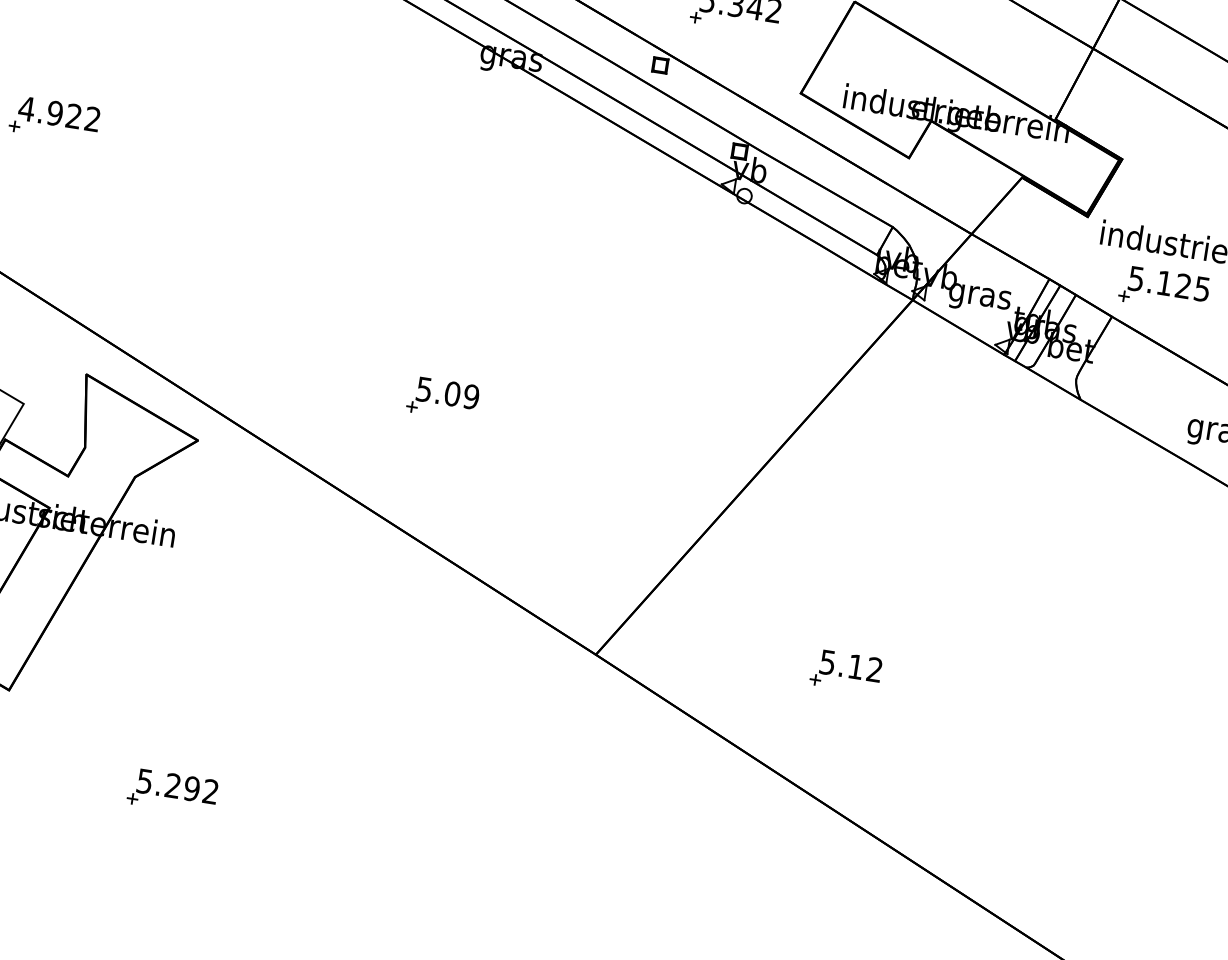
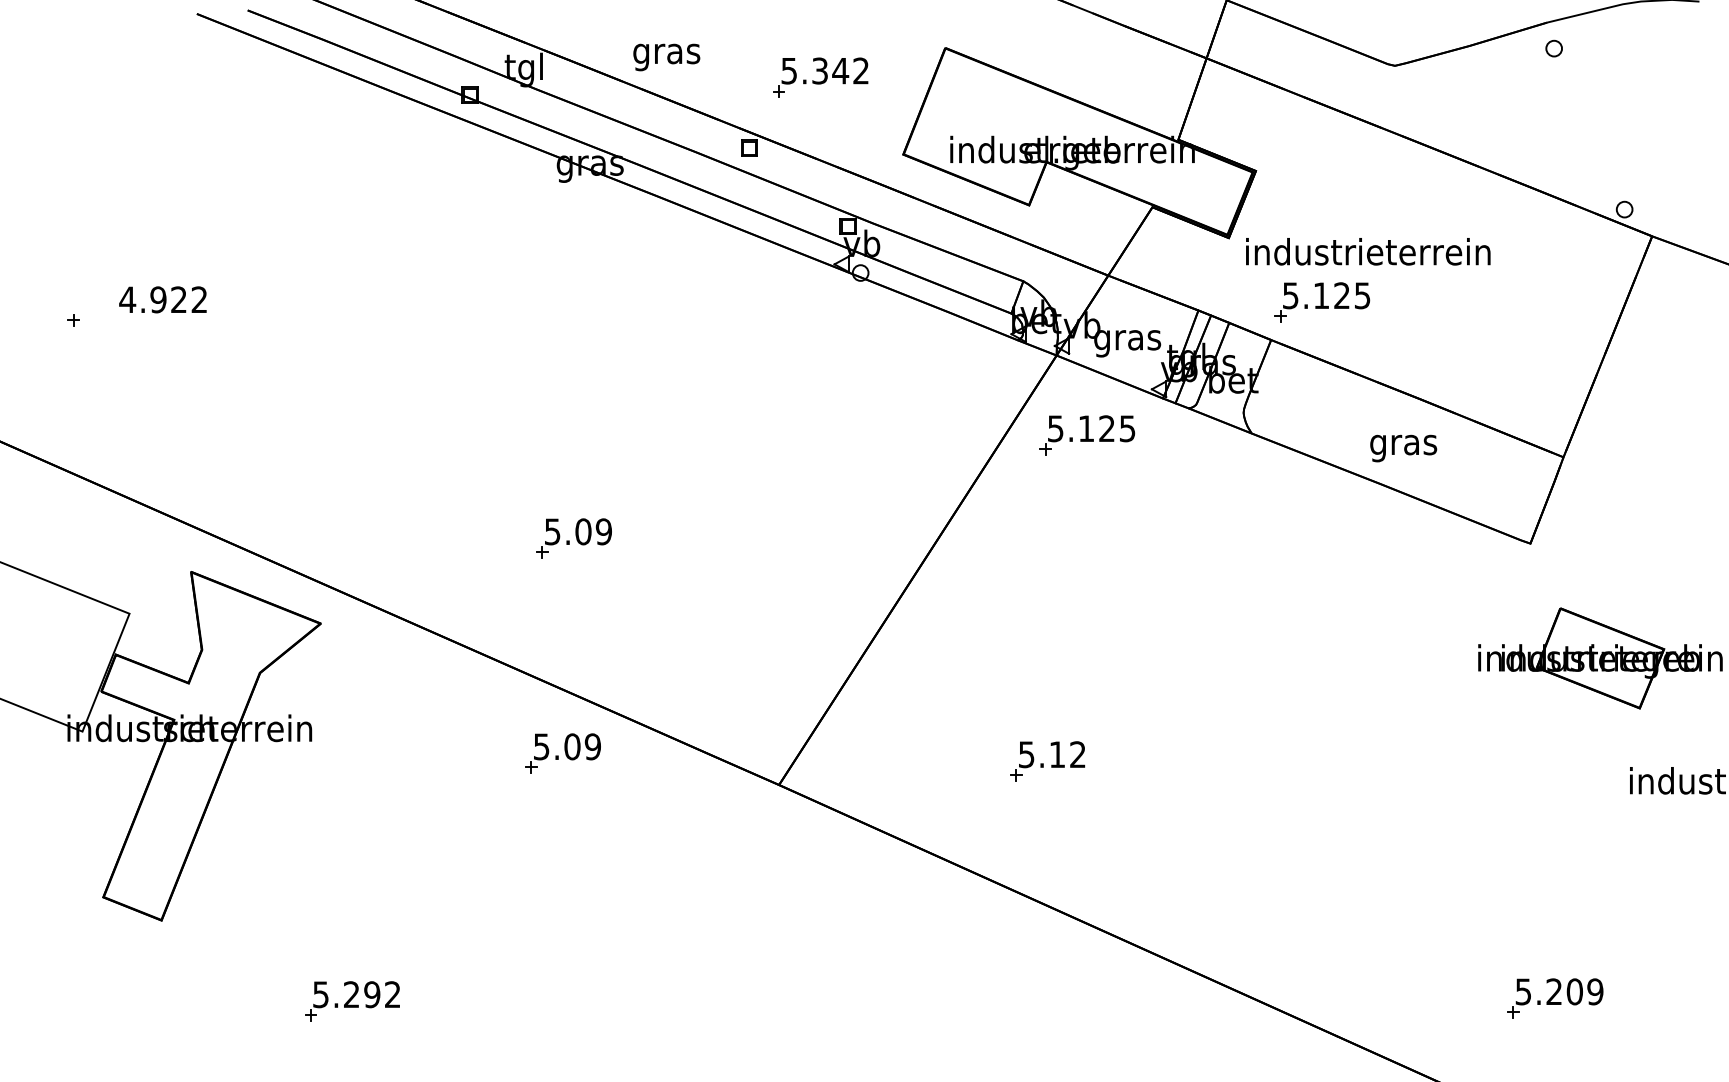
text: (58, 113) -> (162, 299), moved
part: (929, 378) -> (1087, 435), added
part: (401, 594) -> (562, 753), added

